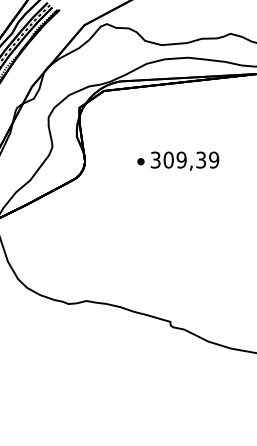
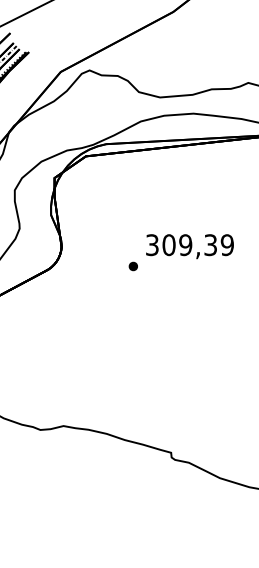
part: (140, 161) -> (132, 266), moved

